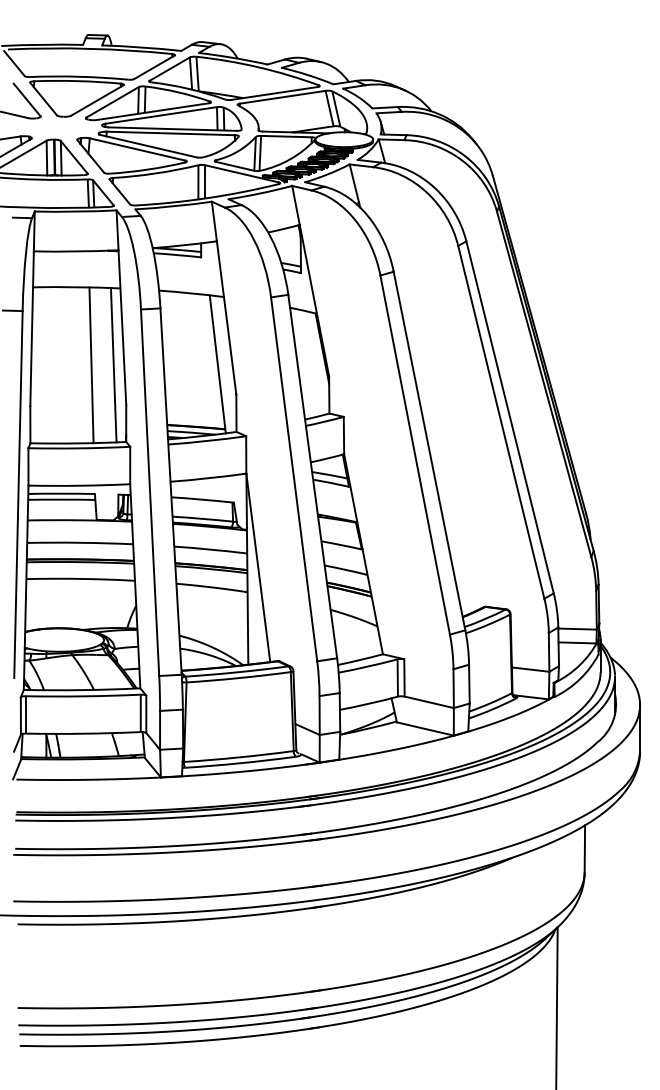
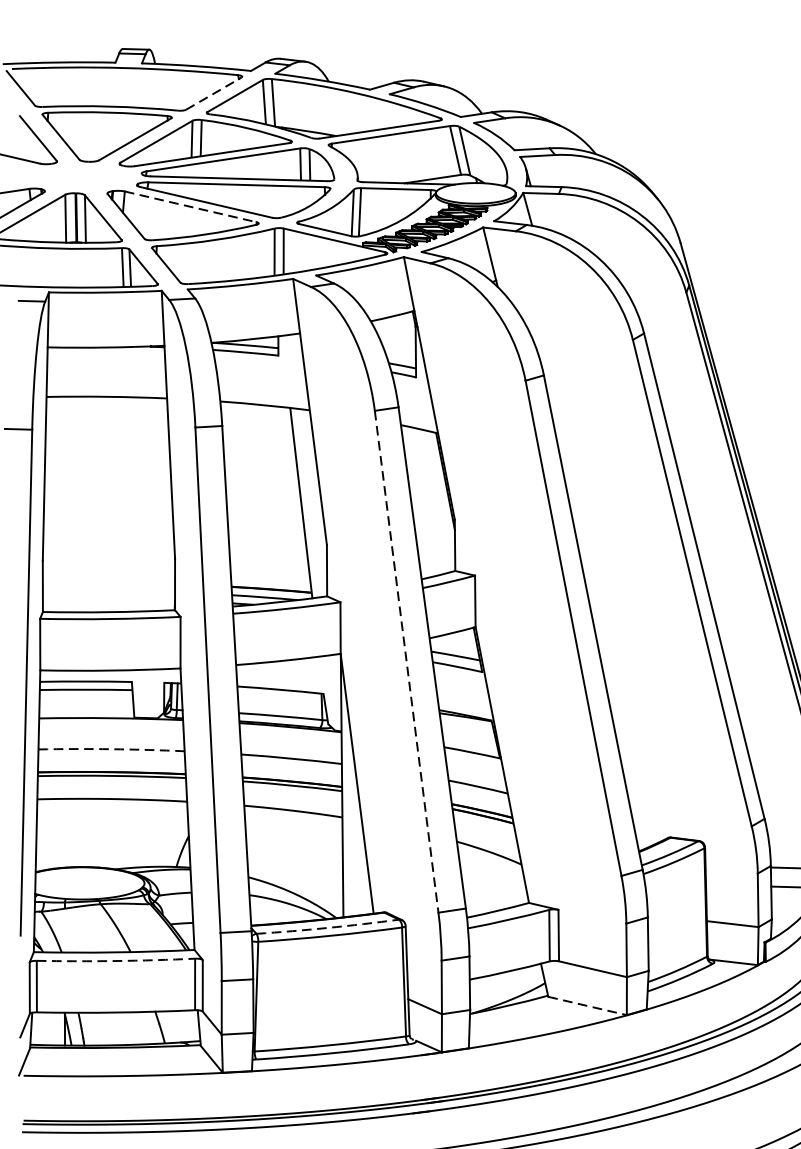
line: (154, 67) -> (214, 93), solid -> dashed
line: (138, 149) -> (191, 206), solid -> dashed
line: (91, 365) -> (127, 504), removed
line: (113, 365) -> (157, 504), removed
line: (294, 479) -> (407, 661), solid -> dashed
arc: (80, 542) -> (111, 748), solid -> dashed
arc: (237, 672) -> (328, 928), solid -> dashed
arc: (83, 696) -> (116, 961), solid -> dashed
line: (425, 729) -> (587, 1006), solid -> dashed

